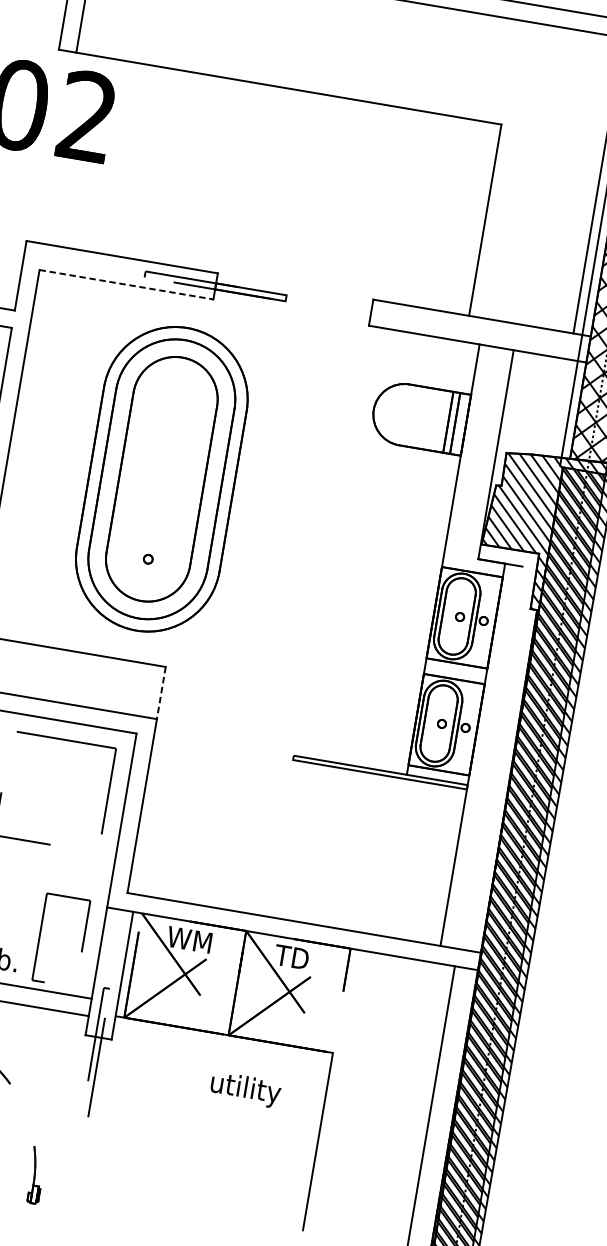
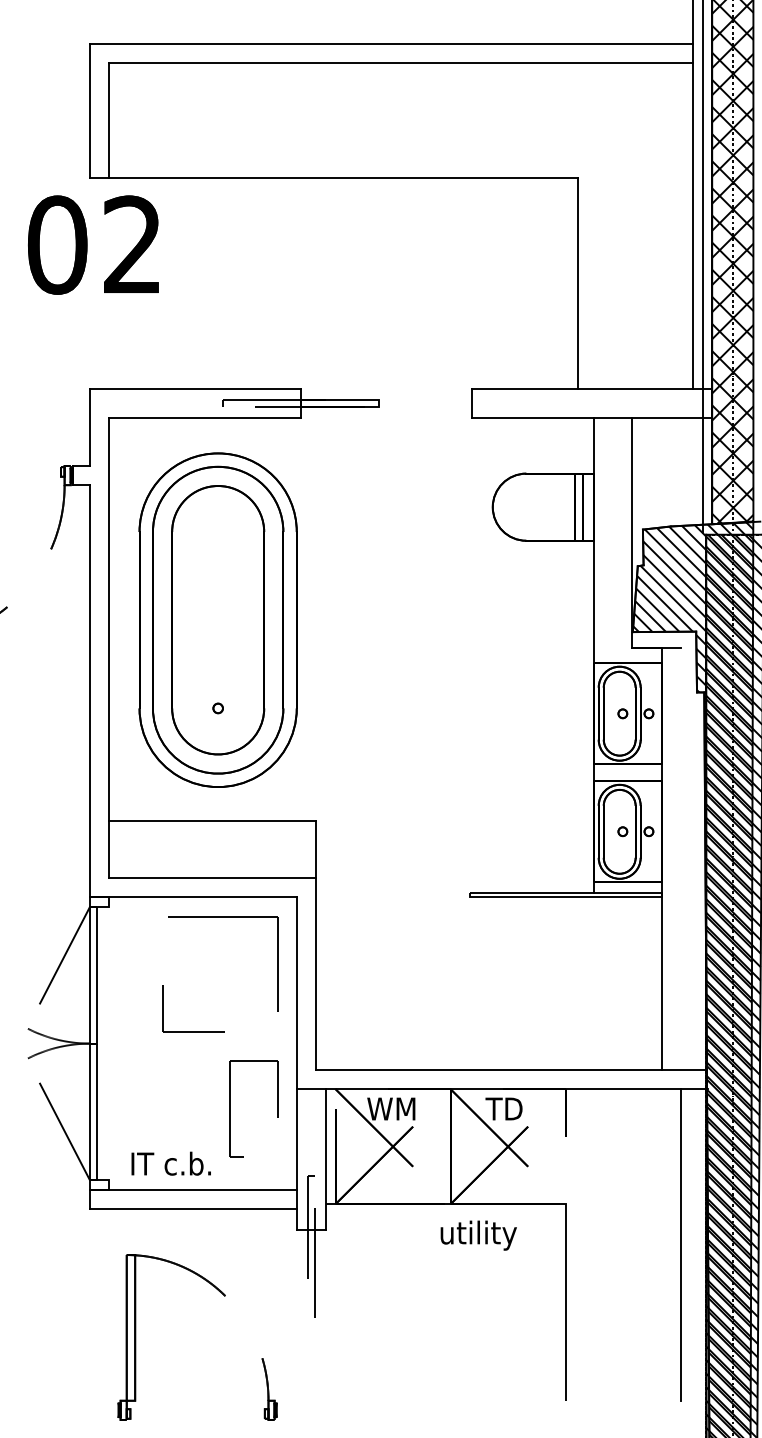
line: (126, 285) -> (205, 418), dashed -> solid
part: (161, 478) -> (217, 619), moved
line: (161, 693) -> (316, 849), dashed -> solid
part: (40, 936) -> (230, 1108), moved
text: (245, 1089) -> (478, 1235), moved

